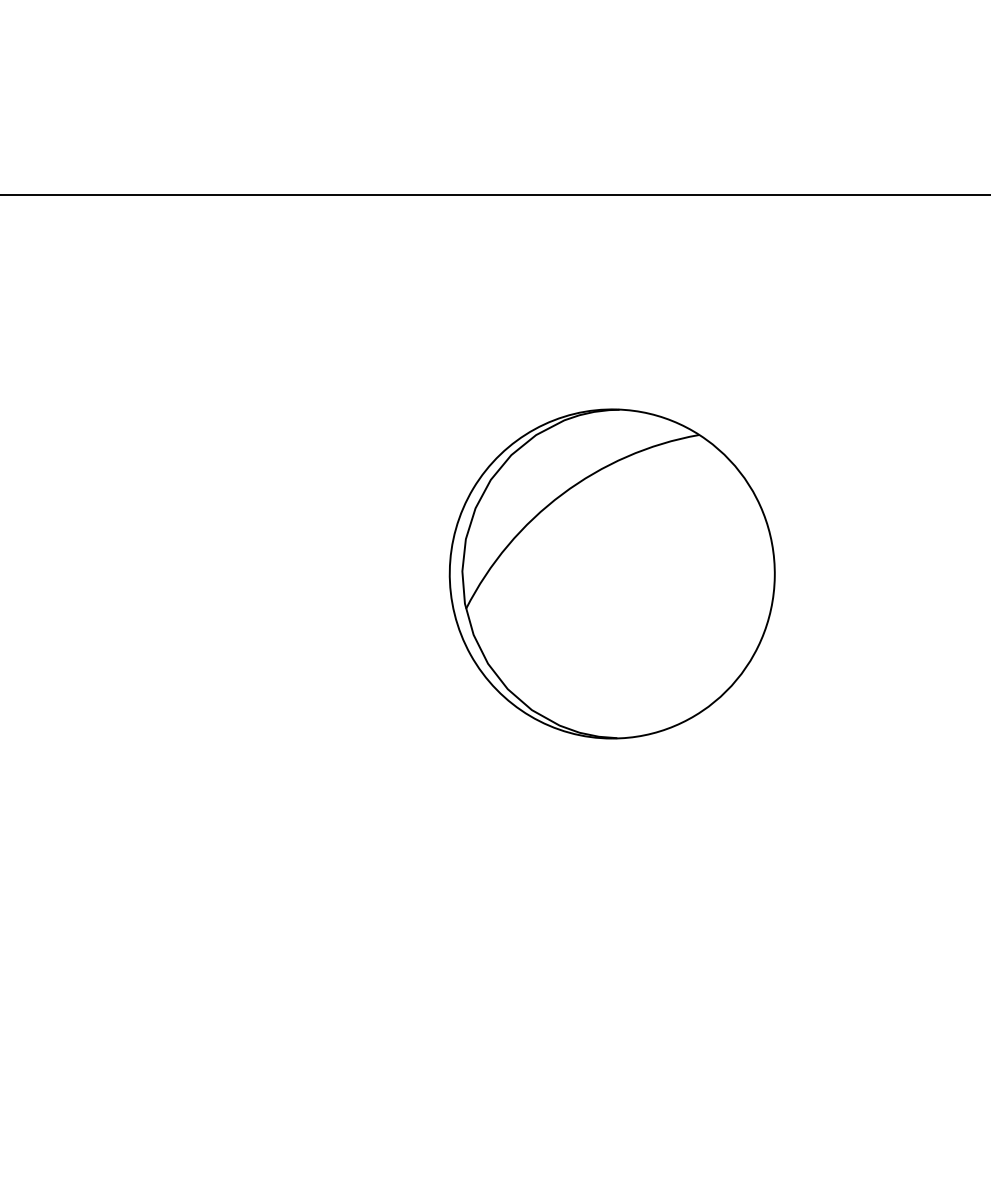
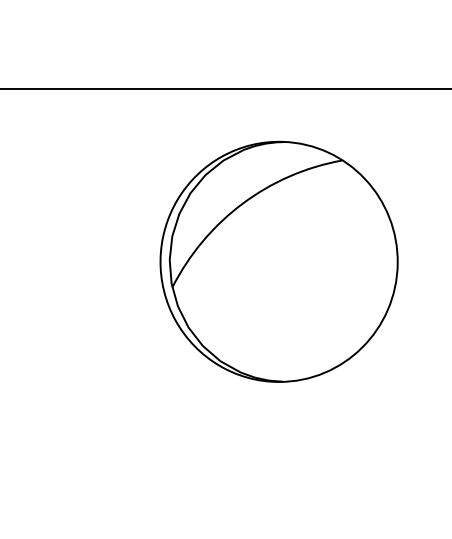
part: (612, 573) -> (279, 261), size x1.6

